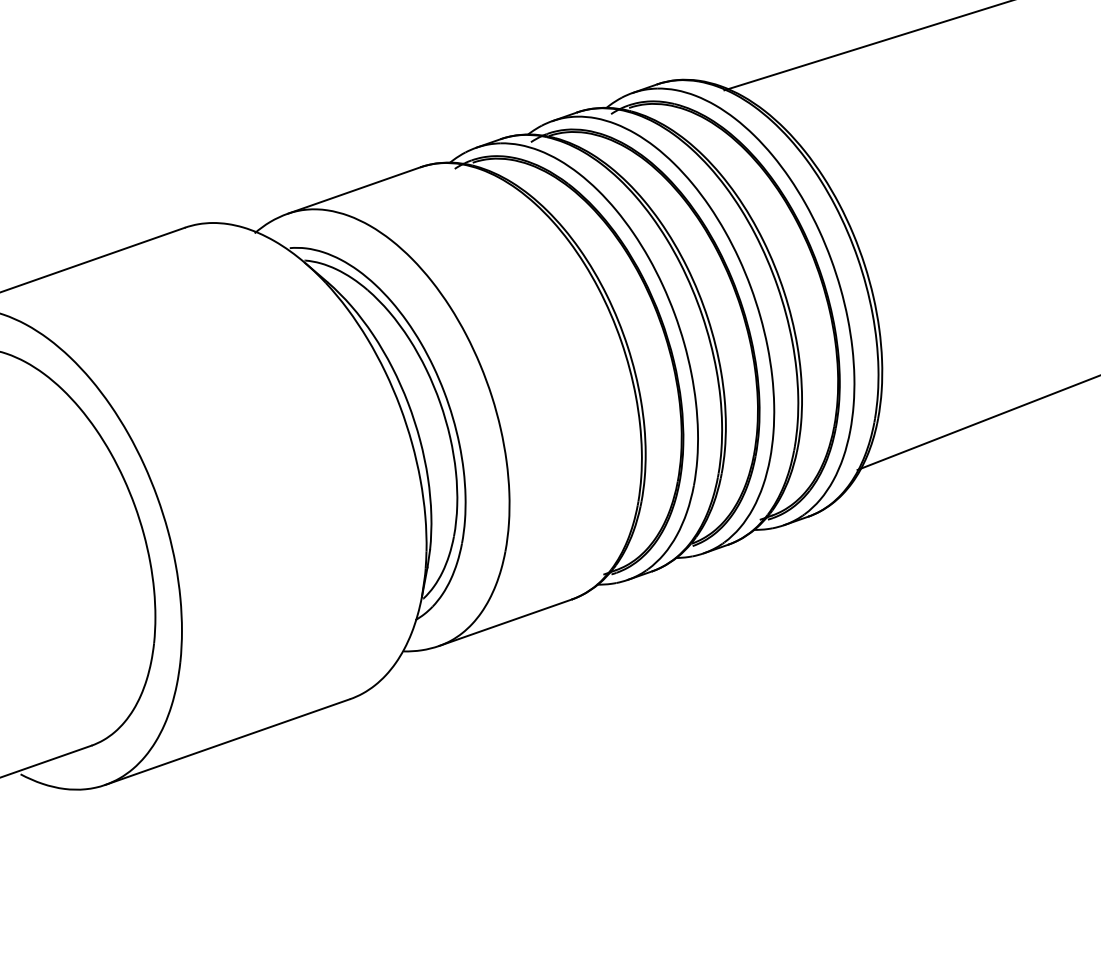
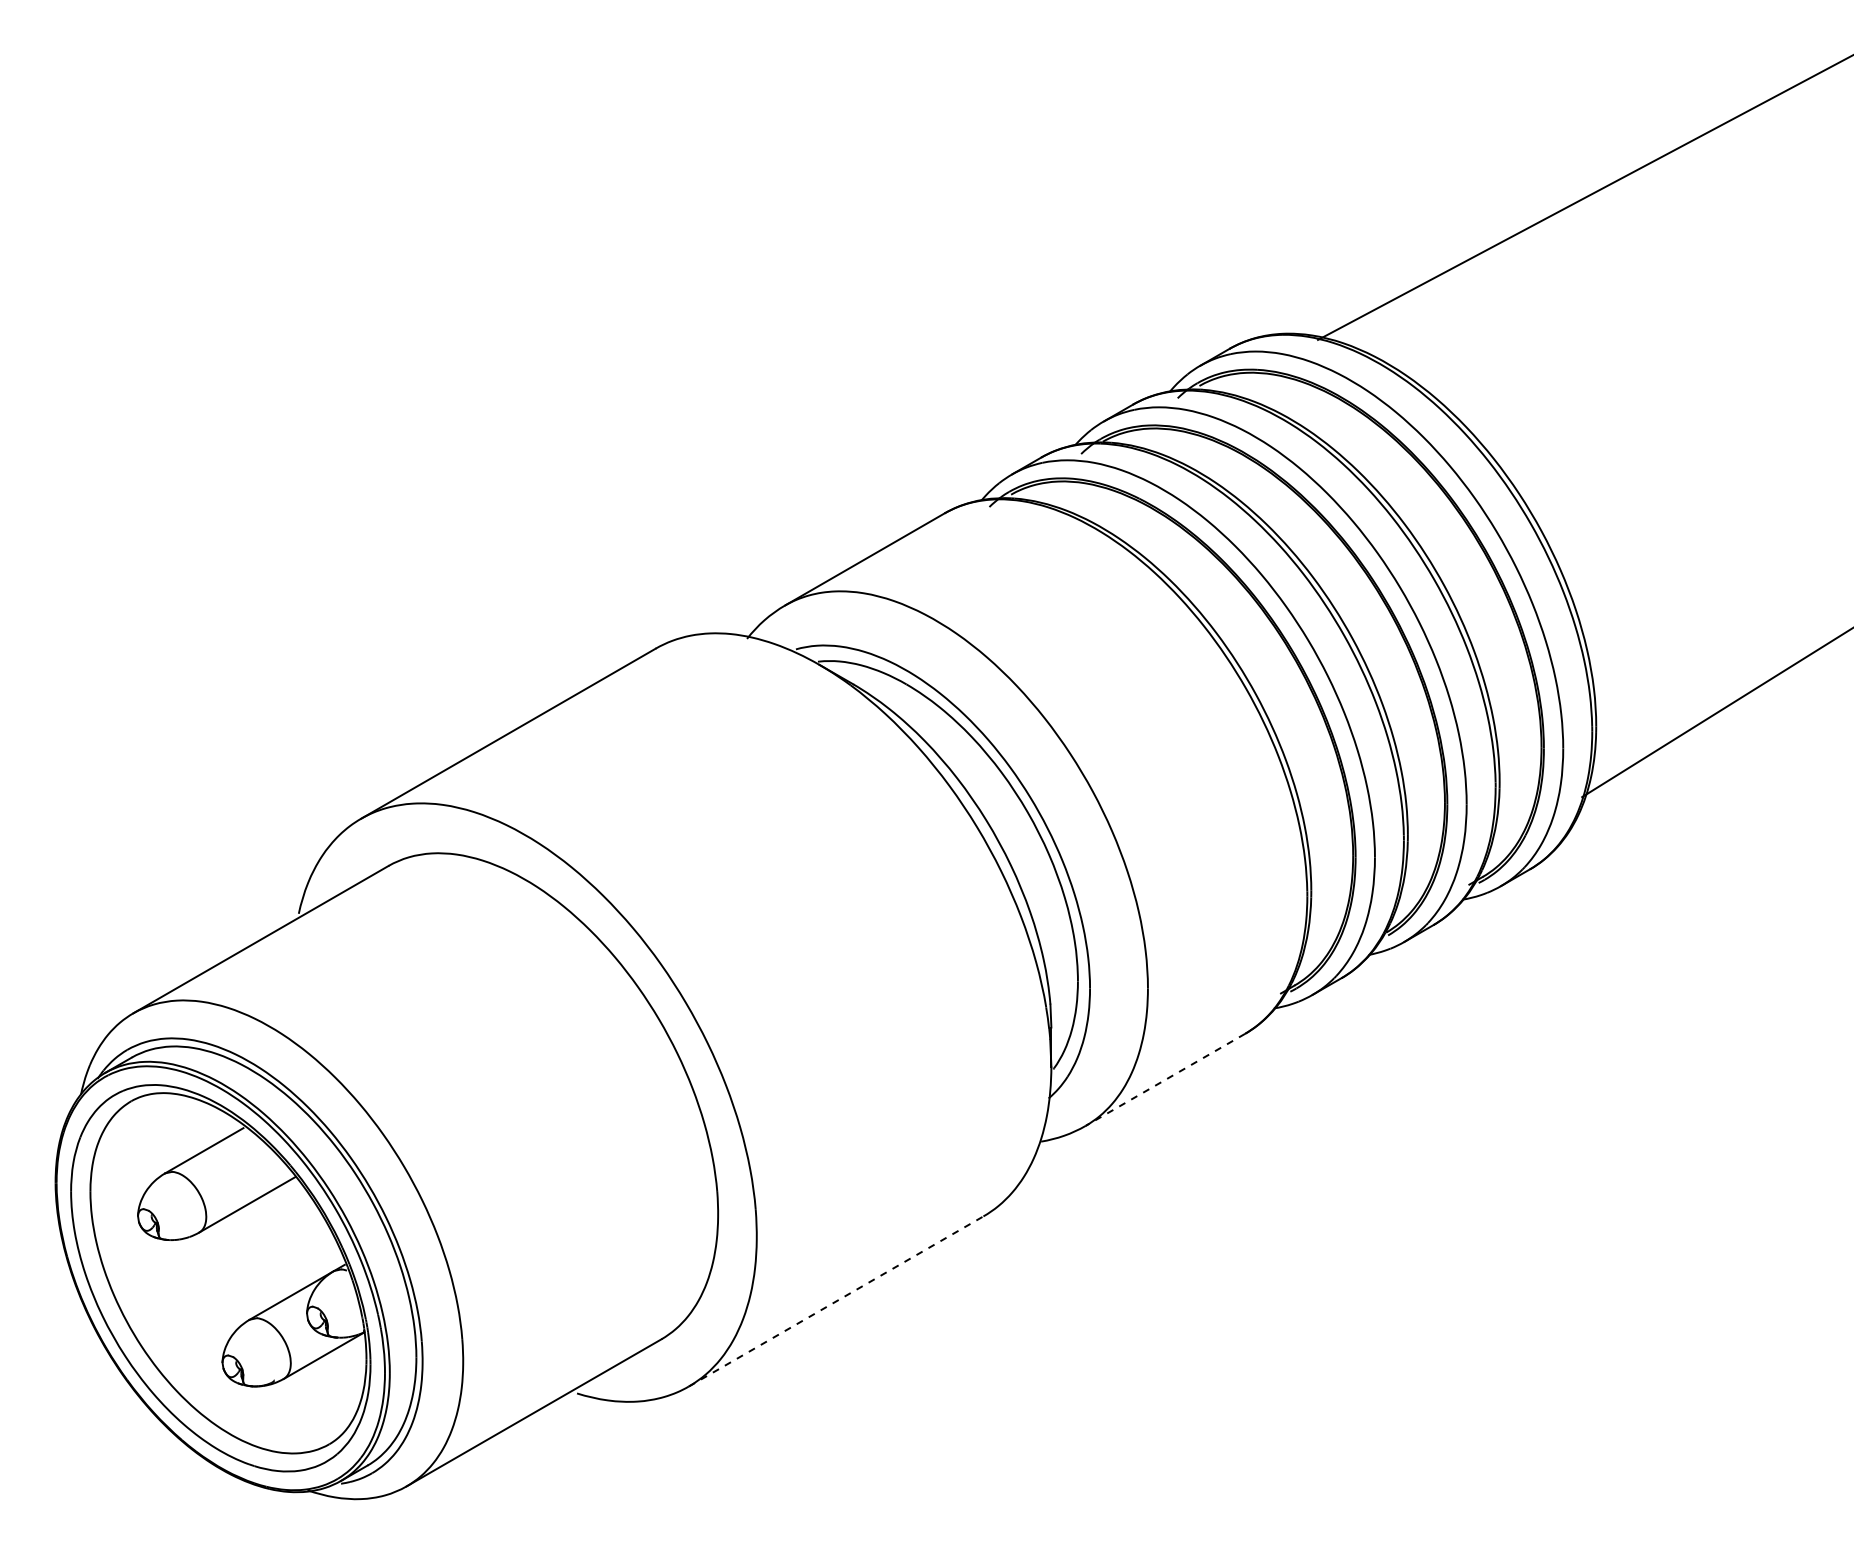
line: (505, 622) -> (1165, 1079), solid -> dashed
line: (227, 742) -> (836, 1301), solid -> dashed

